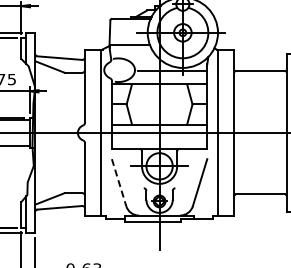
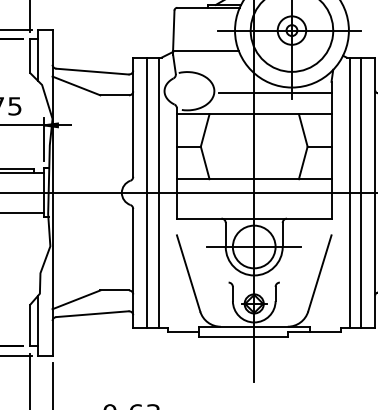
line: (93, 132) -> (147, 192), added
line: (225, 132) -> (361, 192), added
line: (119, 182) -> (189, 273), dashed -> solid

